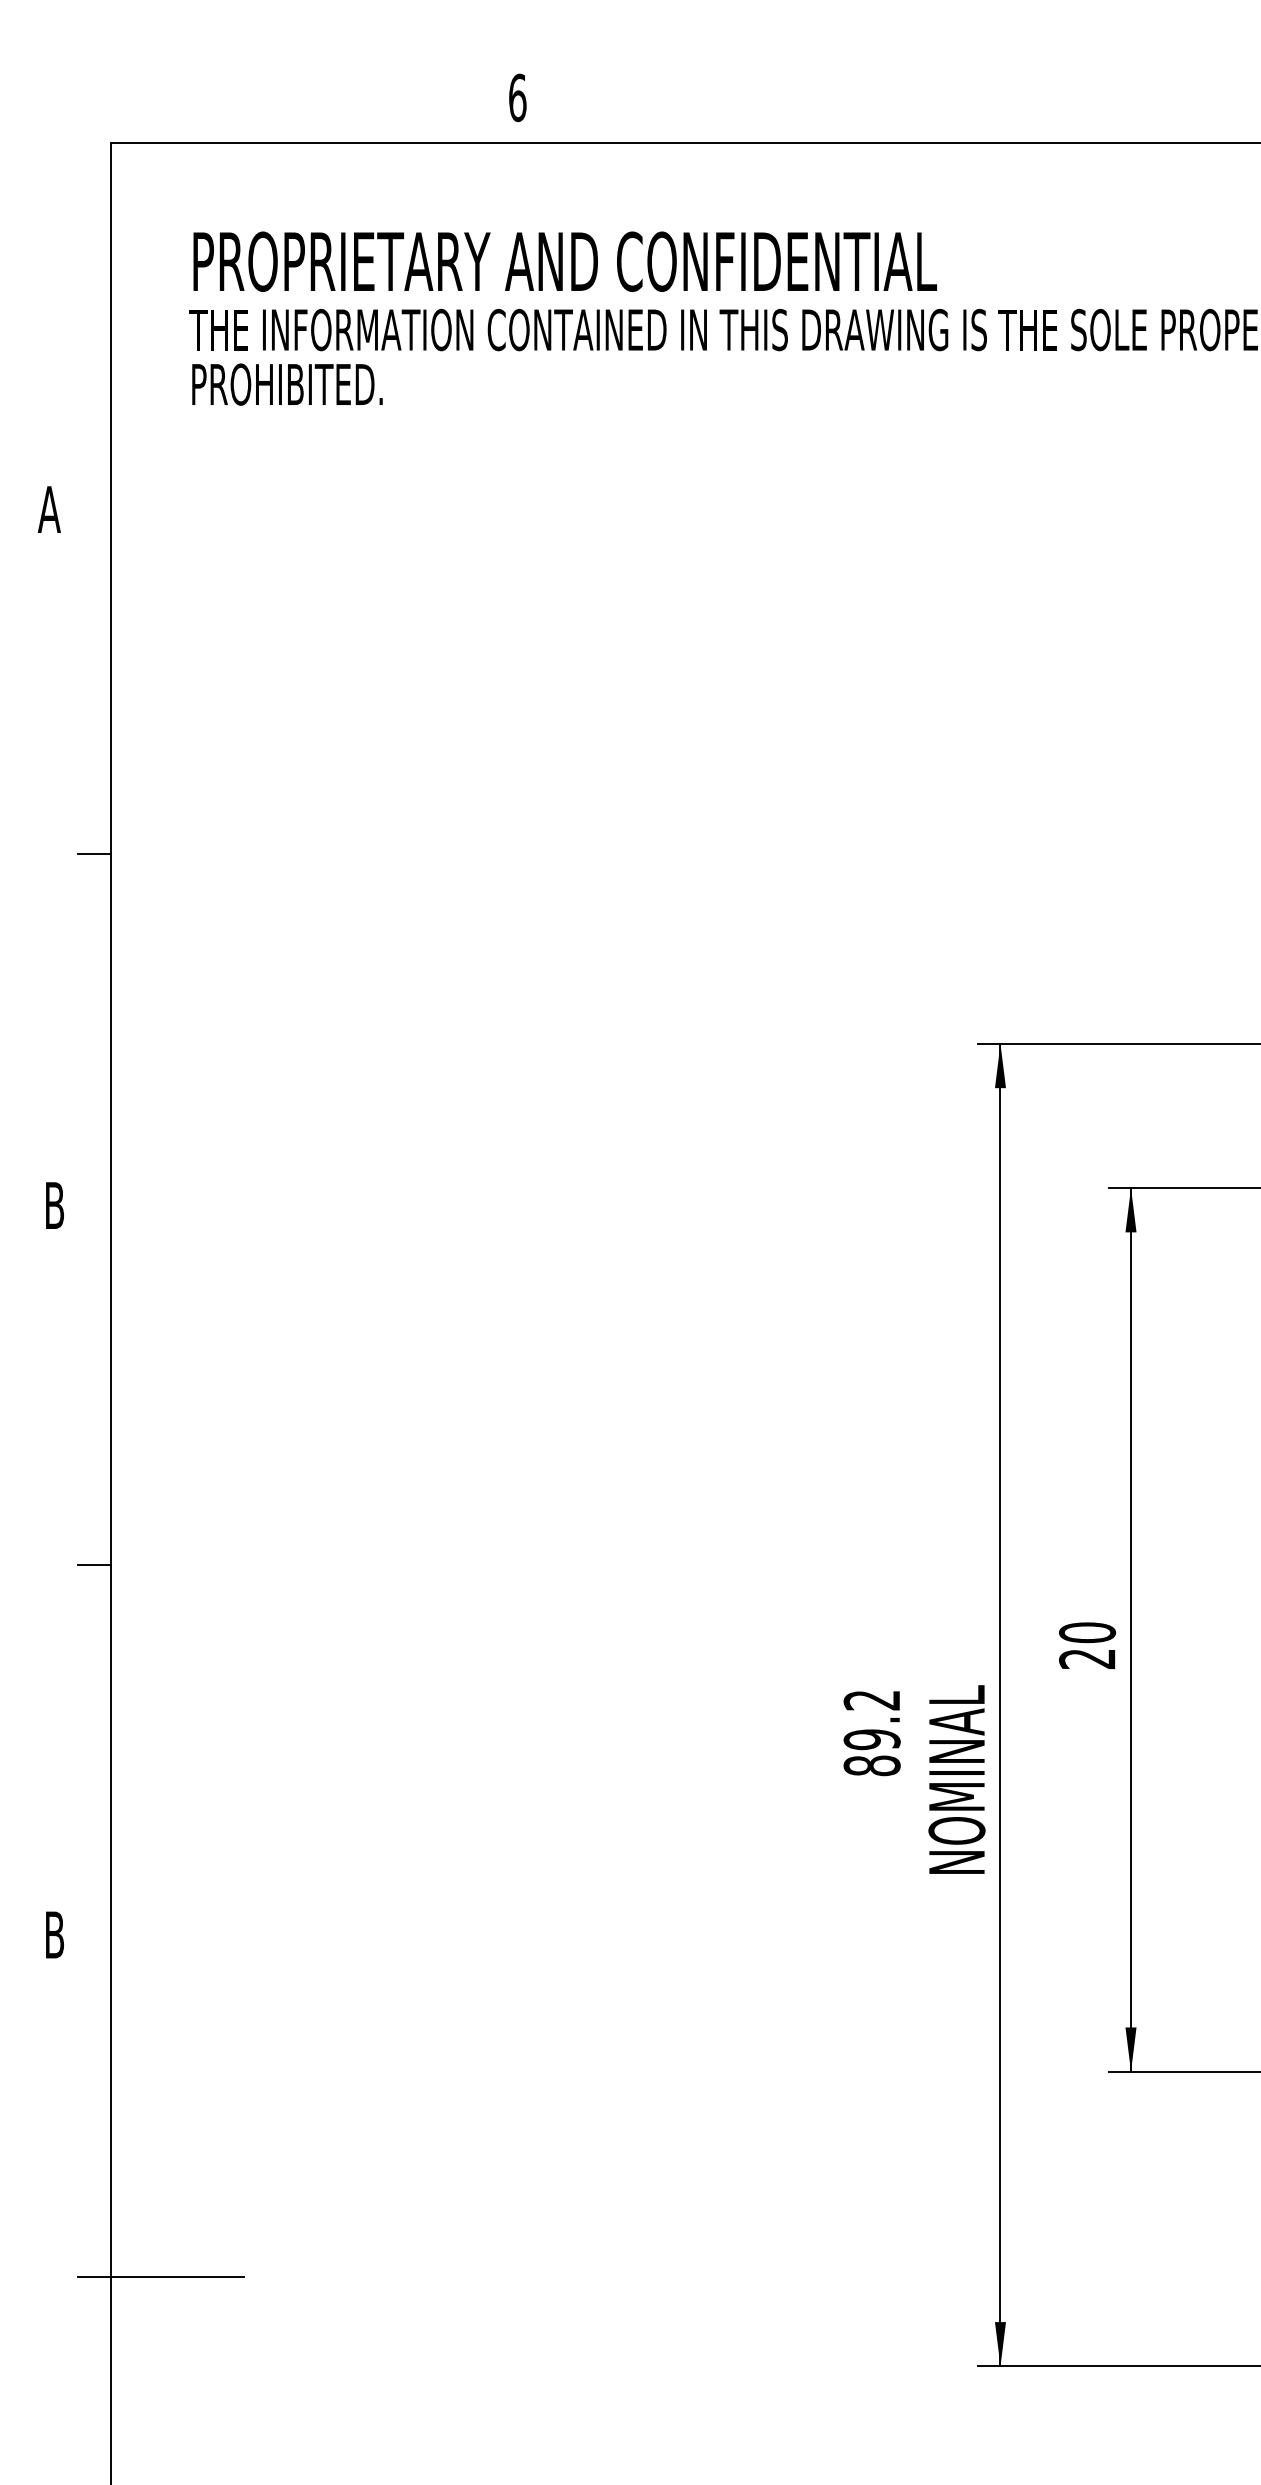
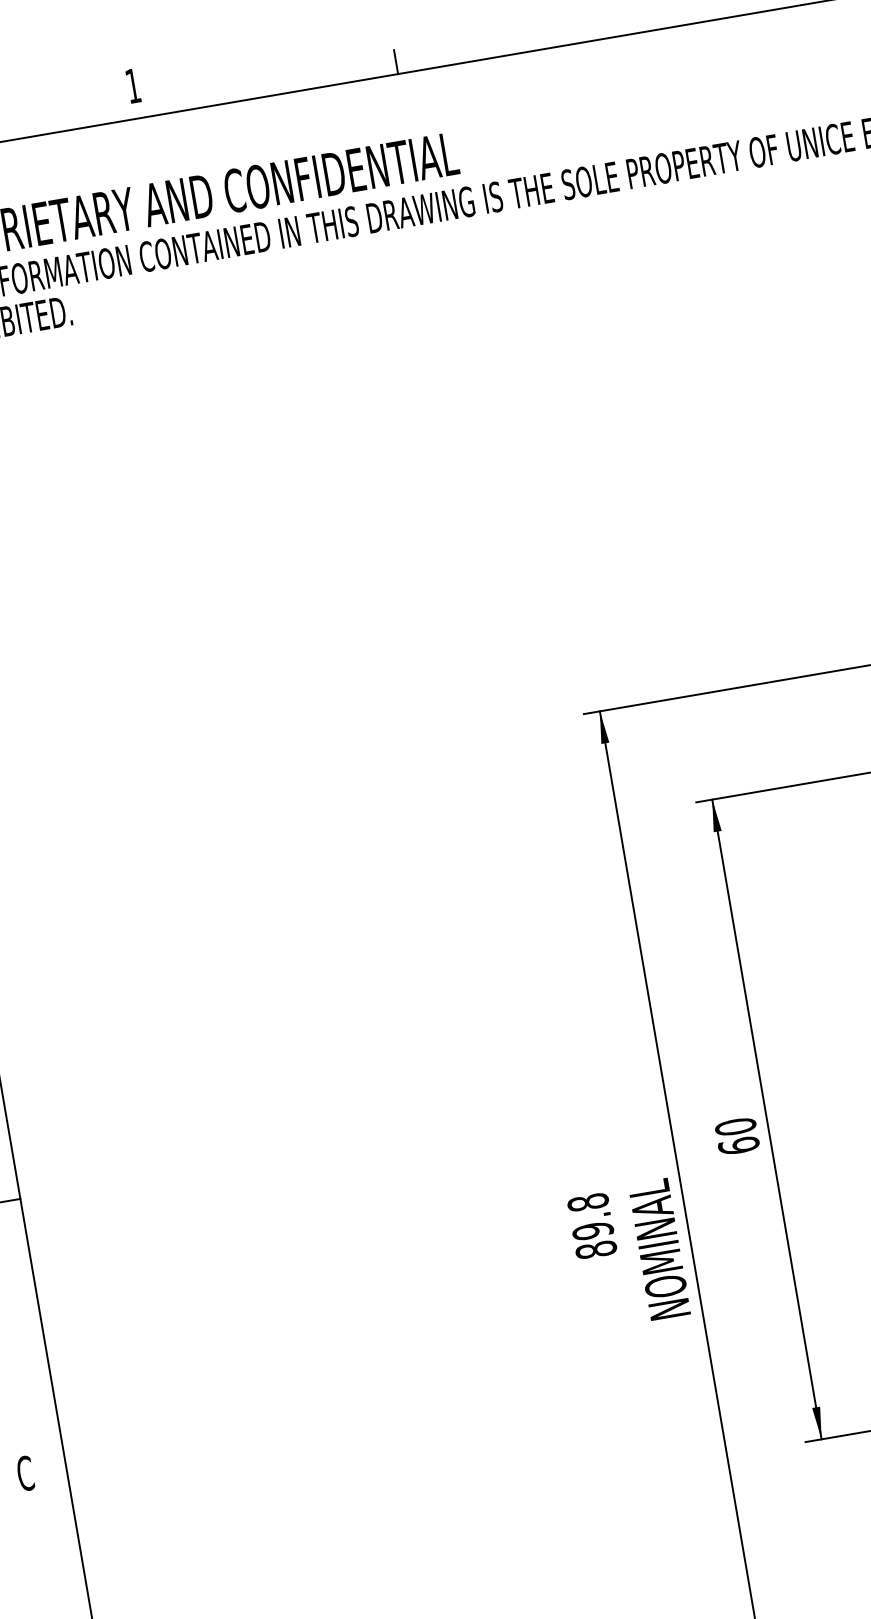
text: (517, 97) -> (133, 85), 6 -> 1
line: (875, 125) -> (395, 61), added
text: (1087, 1658) -> (738, 1145), 20 -> 60
text: (871, 1700) -> (587, 1202), 89.2 -> 89.8
text: (54, 1934) -> (25, 1473), B -> C

